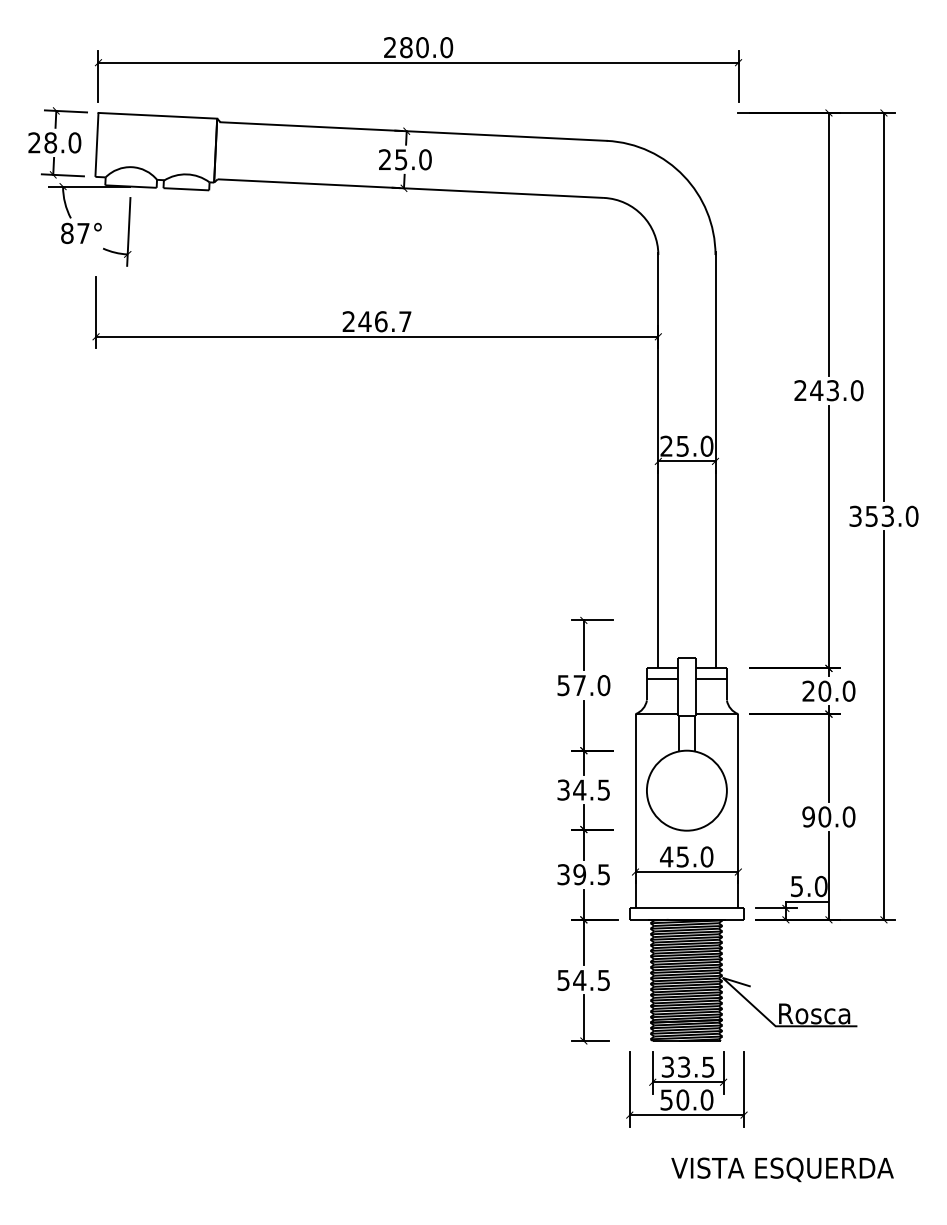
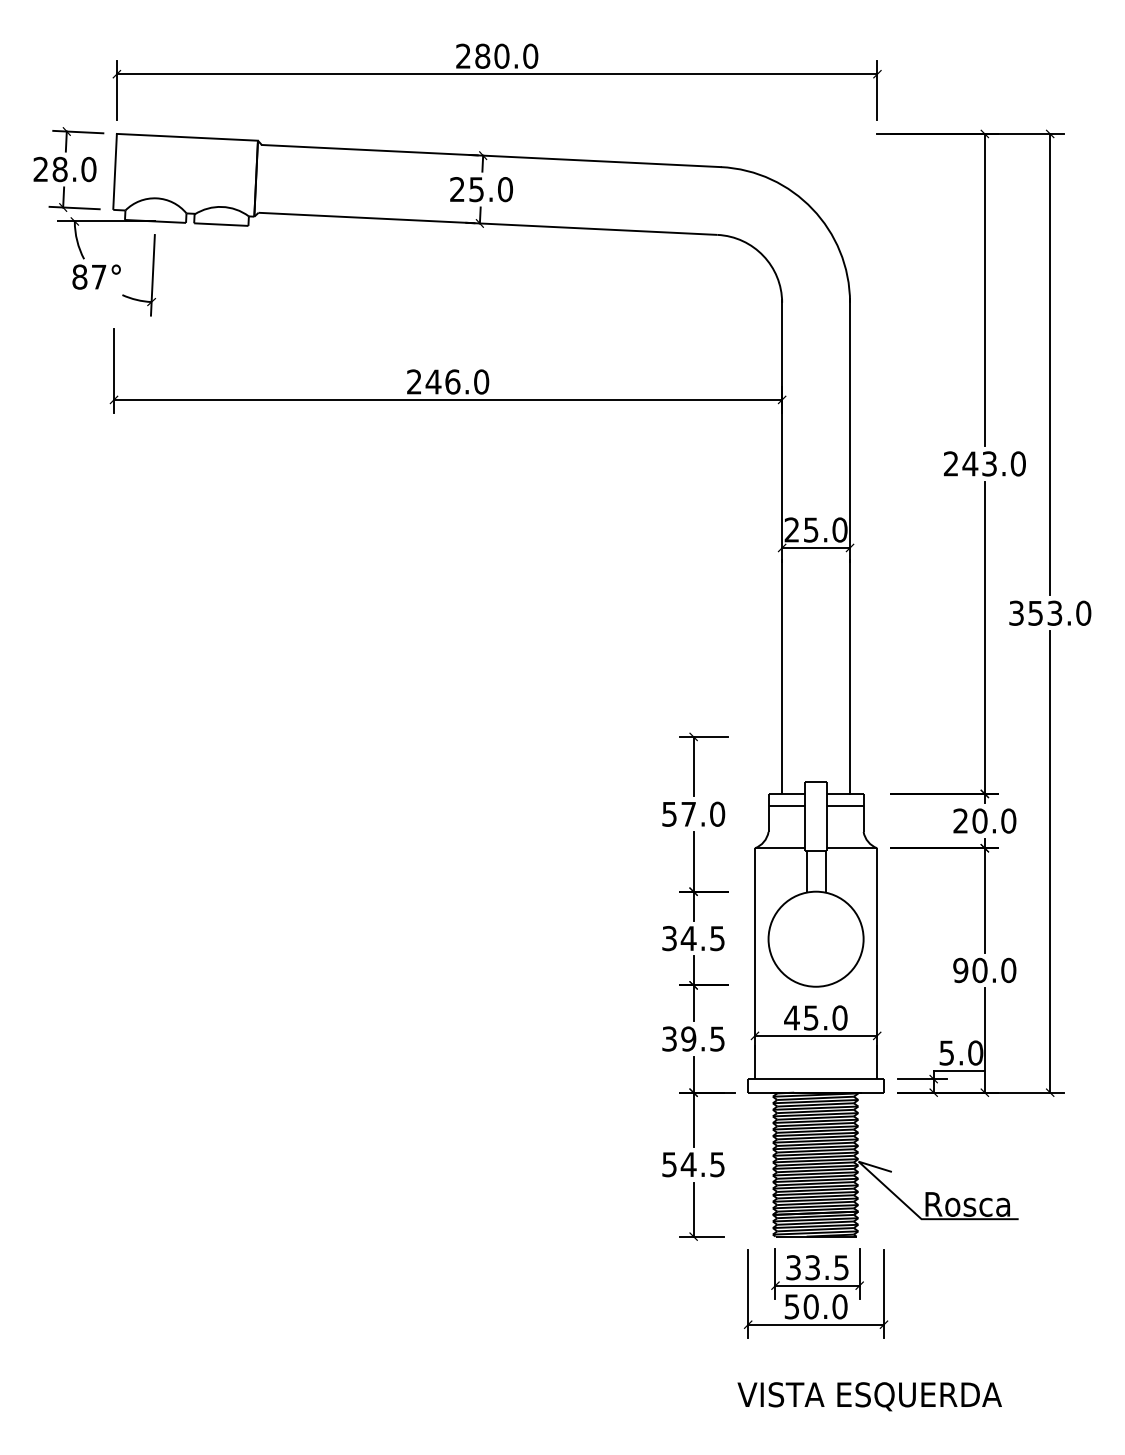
text: (405, 321) -> (481, 381), 246.7 -> 246.0
text: (782, 1169) -> (869, 1396), moved

